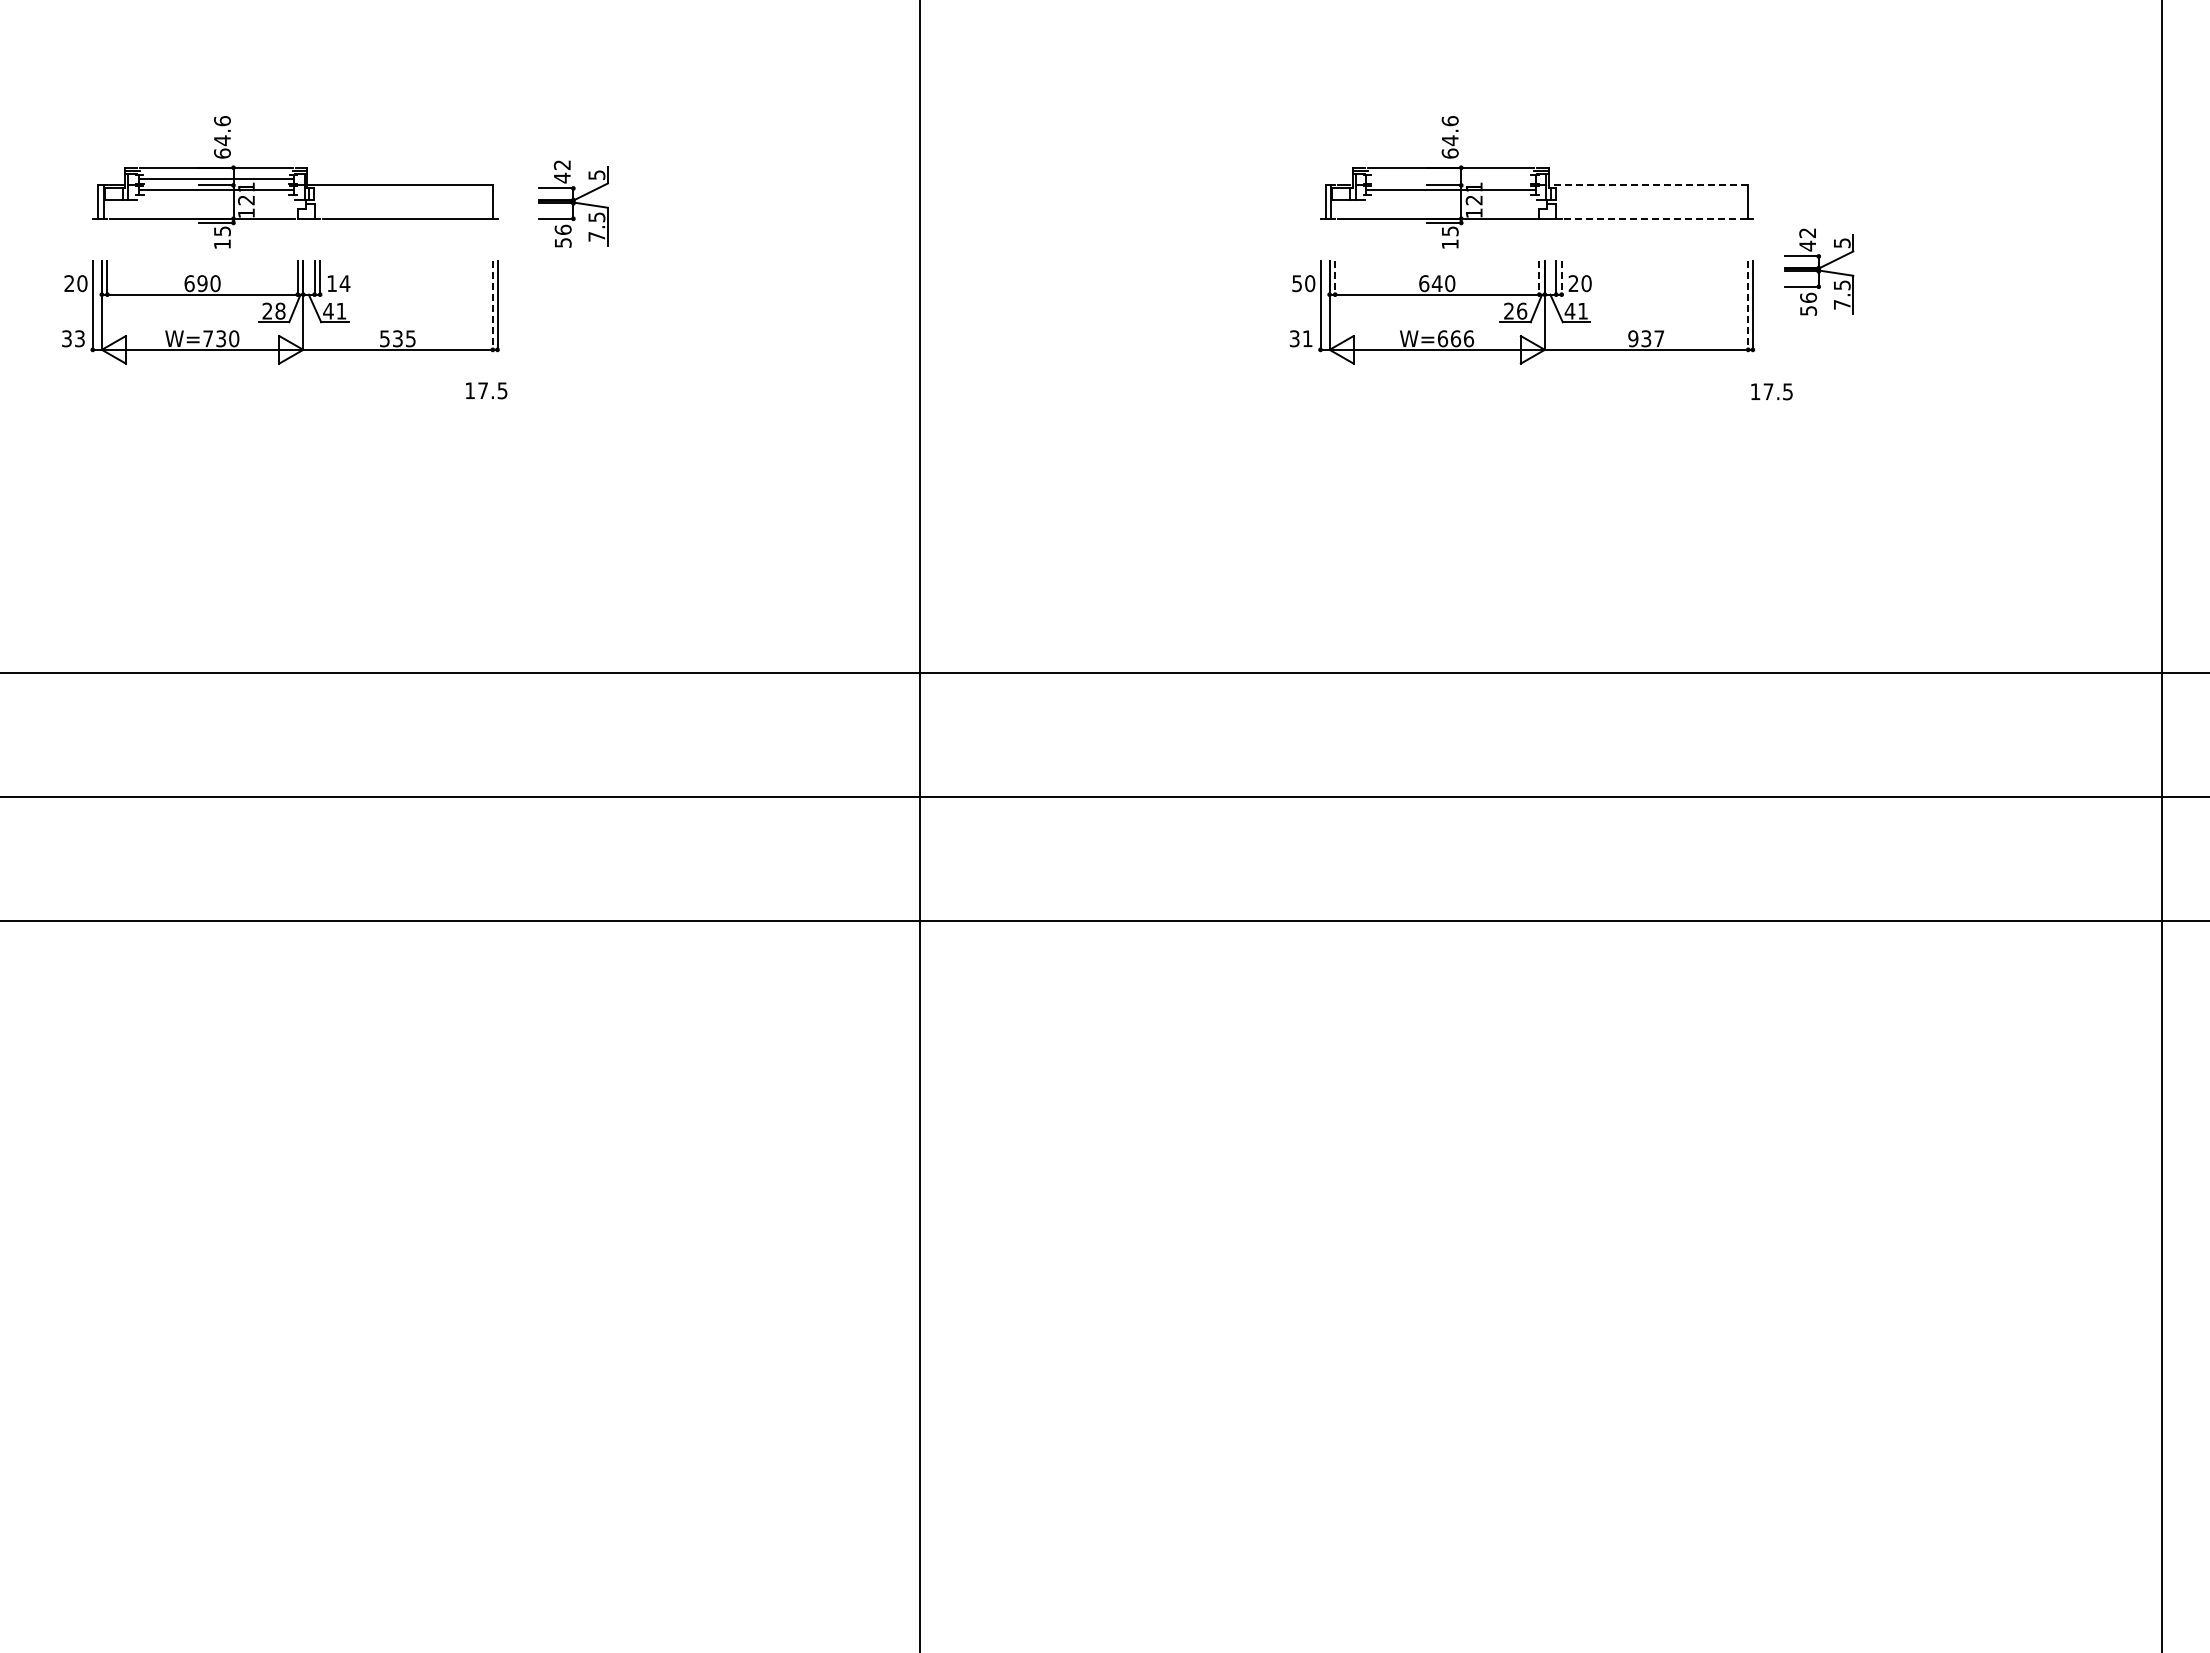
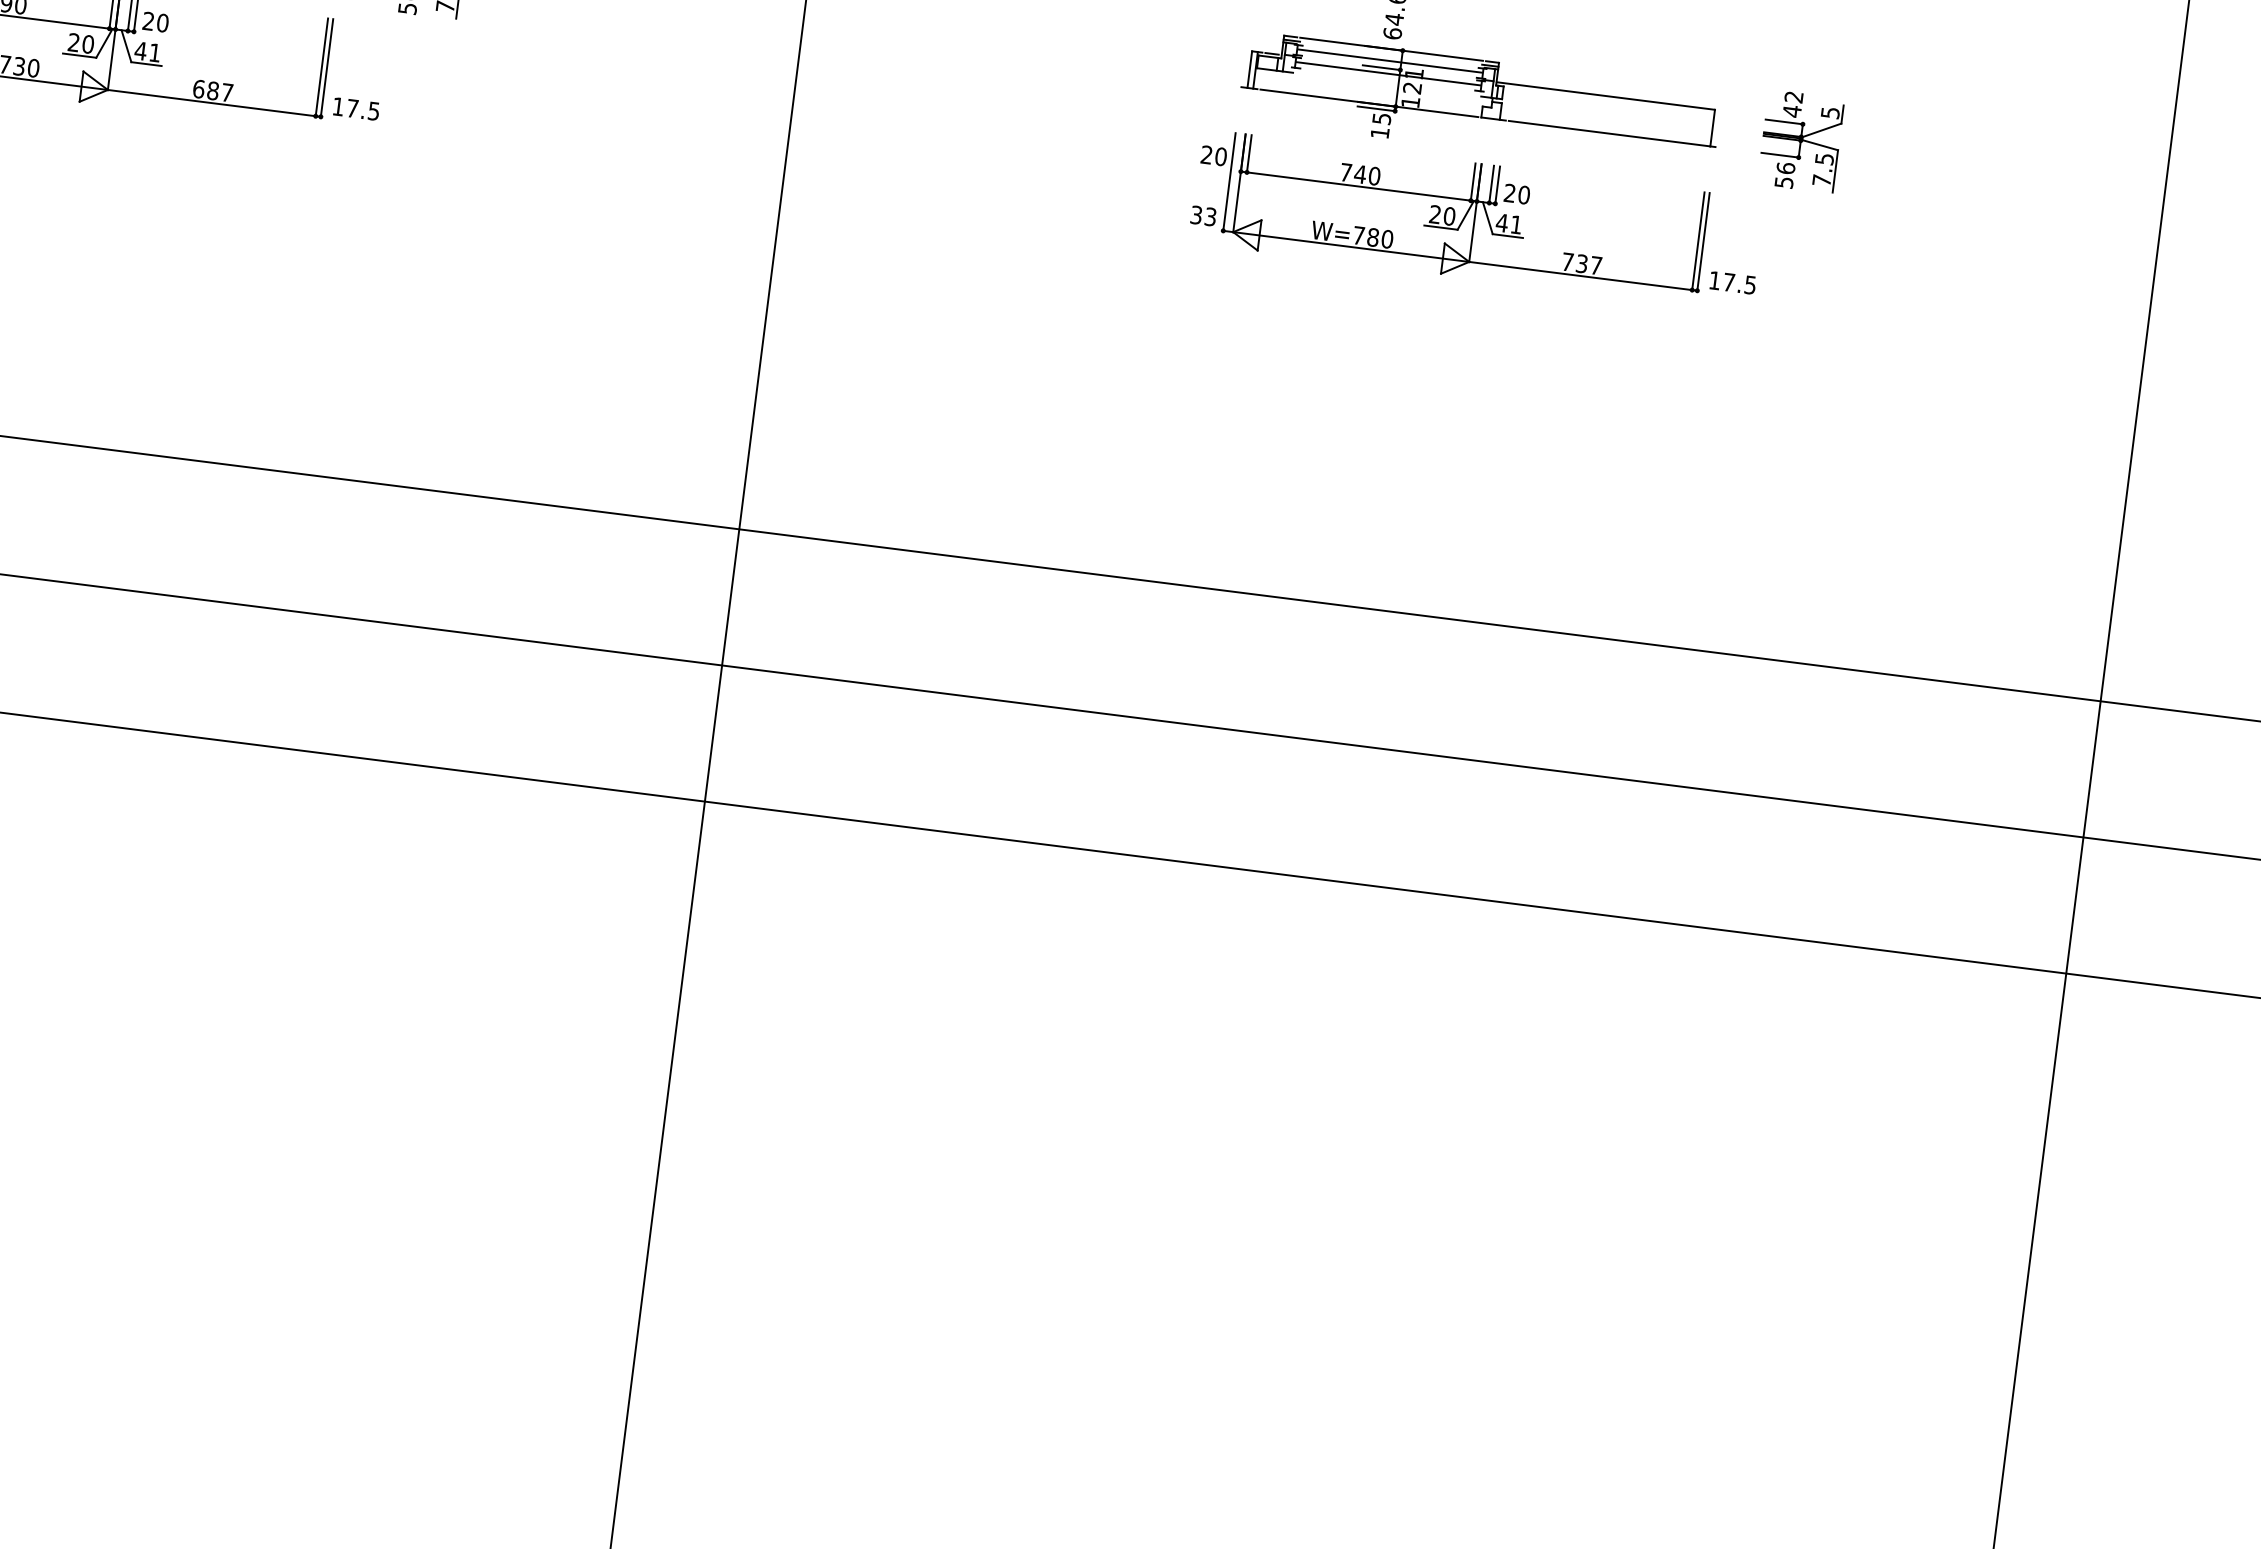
line: (1450, 178) -> (1389, 60), added
line: (1648, 185) -> (1605, 96), dashed -> solid
line: (1656, 218) -> (1609, 133), dashed -> solid
part: (1819, 271) -> (1801, 140), moved
line: (1335, 278) -> (1249, 154), dashed -> solid
line: (1539, 278) -> (1473, 182), dashed -> solid
line: (1561, 278) -> (1497, 186), dashed -> solid
text: (338, 283) -> (155, 22), 14 -> 20
text: (1296, 283) -> (1206, 154), 50 -> 20
text: (1424, 283) -> (1346, 172), 640 -> 740
line: (492, 305) -> (321, 67), dashed -> solid
line: (1748, 305) -> (1698, 241), dashed -> solid
text: (1522, 310) -> (1450, 215), 26 -> 20
text: (280, 311) -> (88, 44), 28 -> 20
text: (397, 338) -> (212, 90), 535 -> 687
text: (1307, 338) -> (1210, 216), 31 -> 33
text: (1455, 338) -> (1372, 237), W=666 -> W=780
text: (1633, 338) -> (1568, 261), 937 -> 737
text: (486, 390) -> (356, 108), moved
text: (1771, 391) -> (1732, 282), moved

